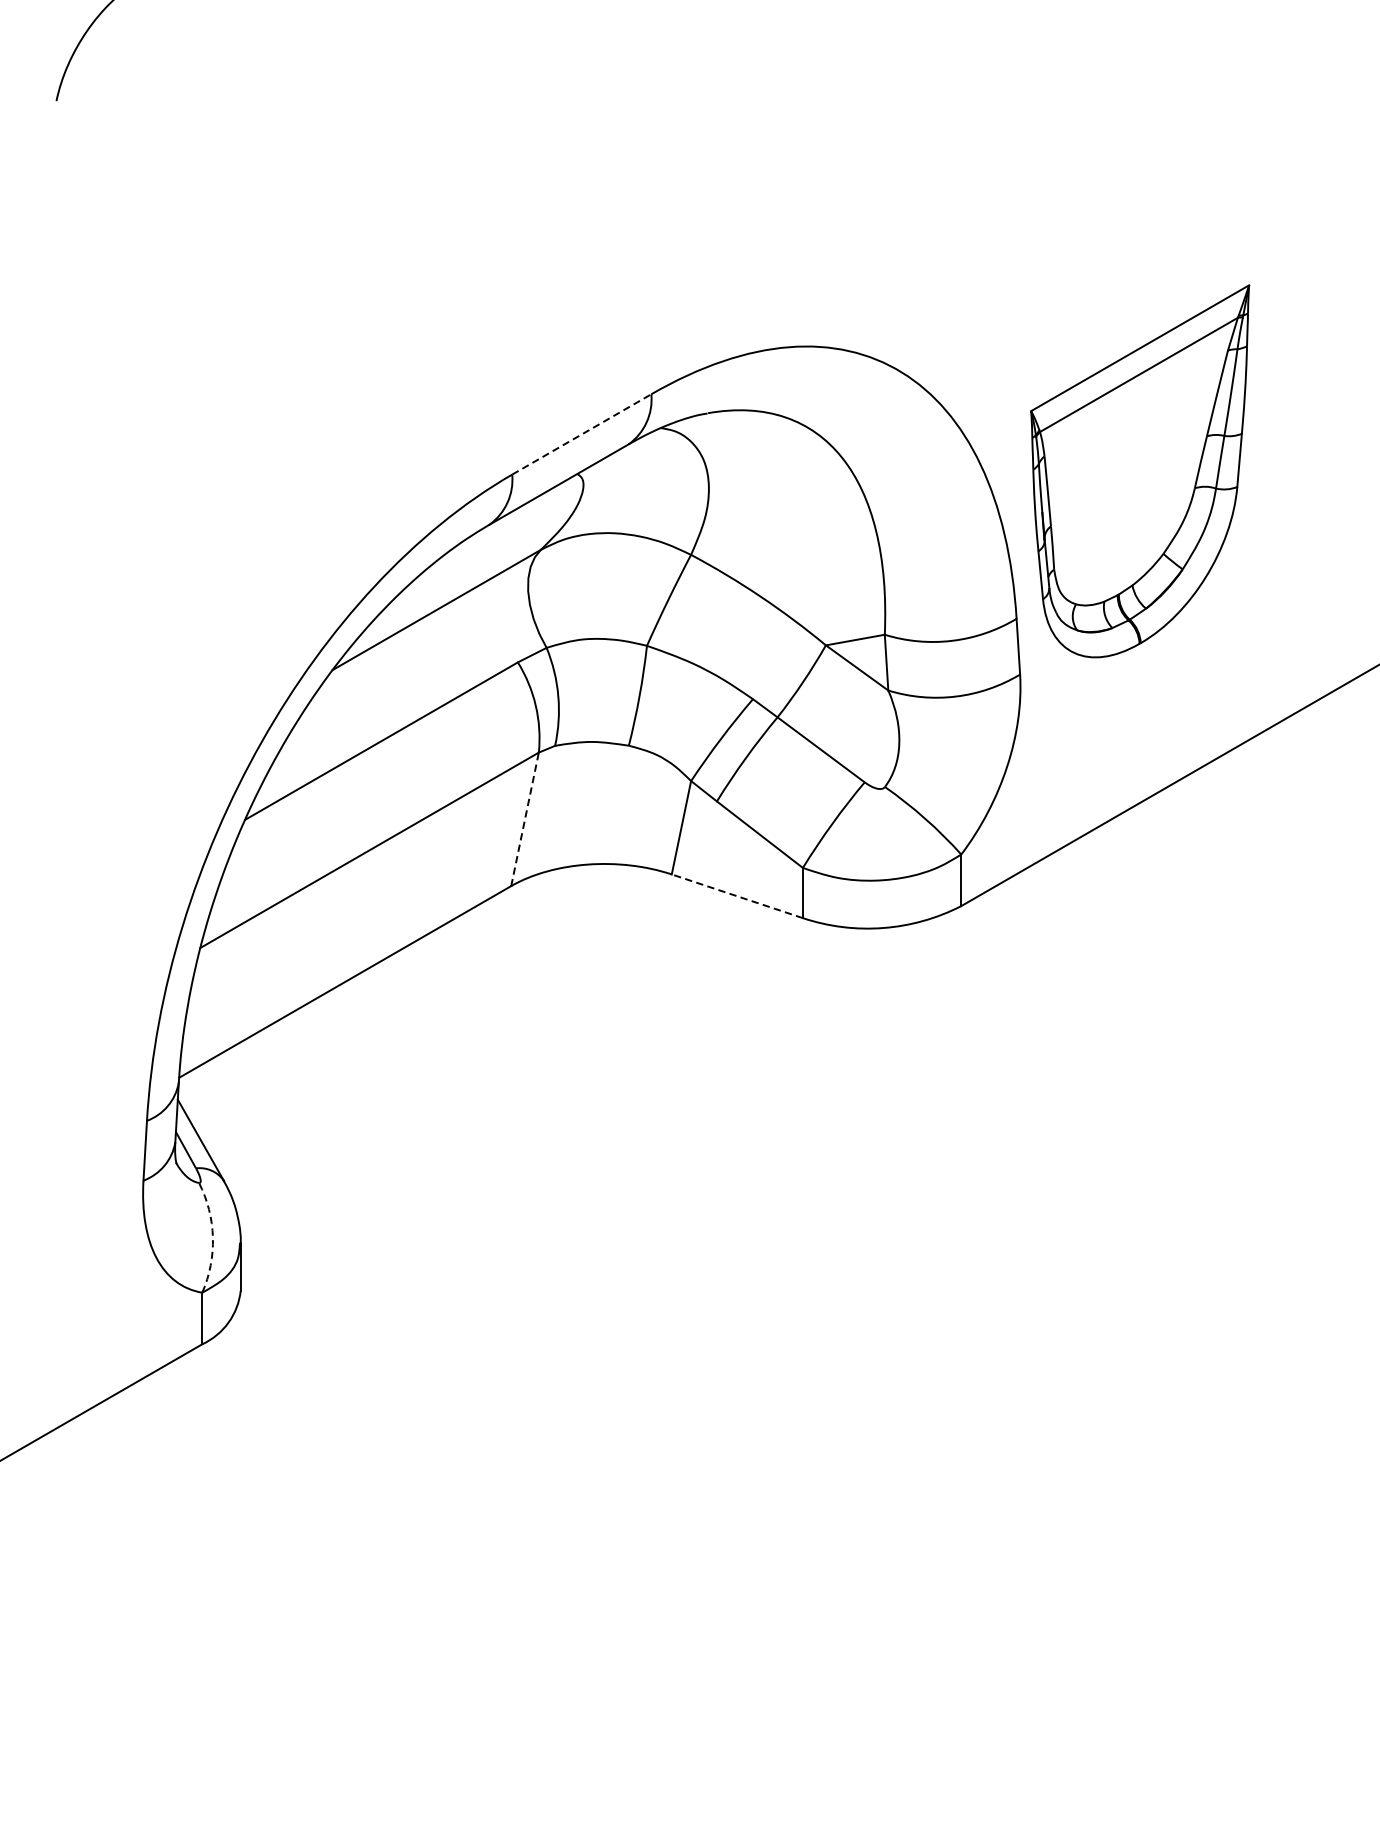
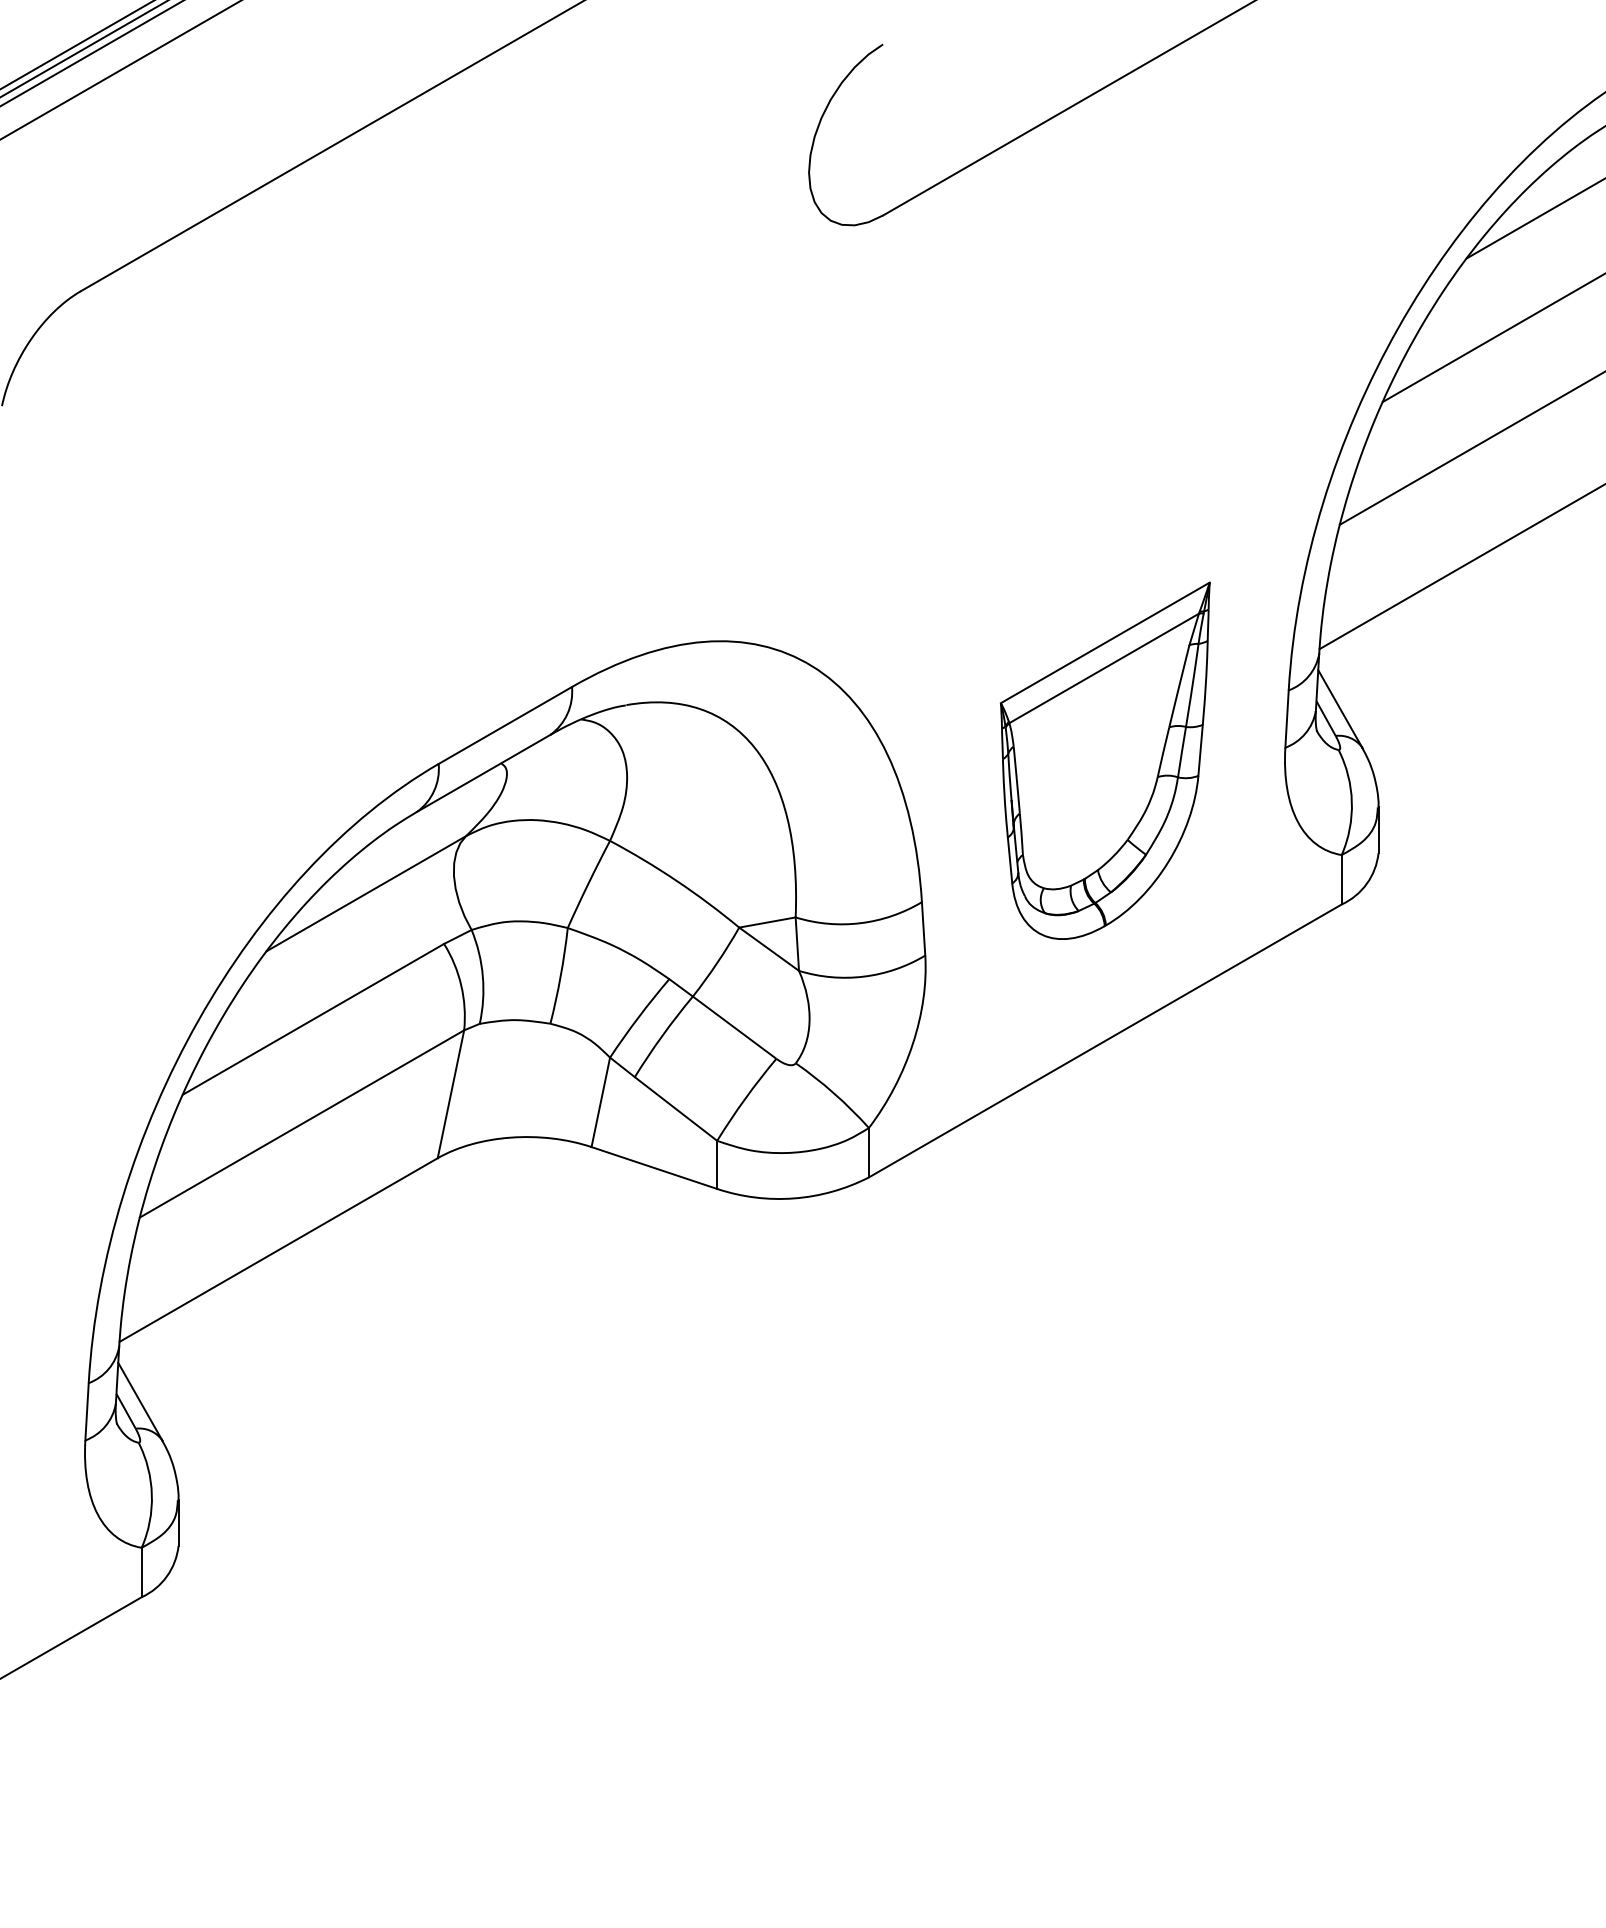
line: (581, 434) -> (505, 725), dashed -> solid
part: (1140, 470) -> (1105, 760), moved
line: (525, 818) -> (451, 1093), dashed -> solid
line: (736, 895) -> (653, 1167), dashed -> solid
arc: (212, 1237) -> (151, 1494), dashed -> solid

